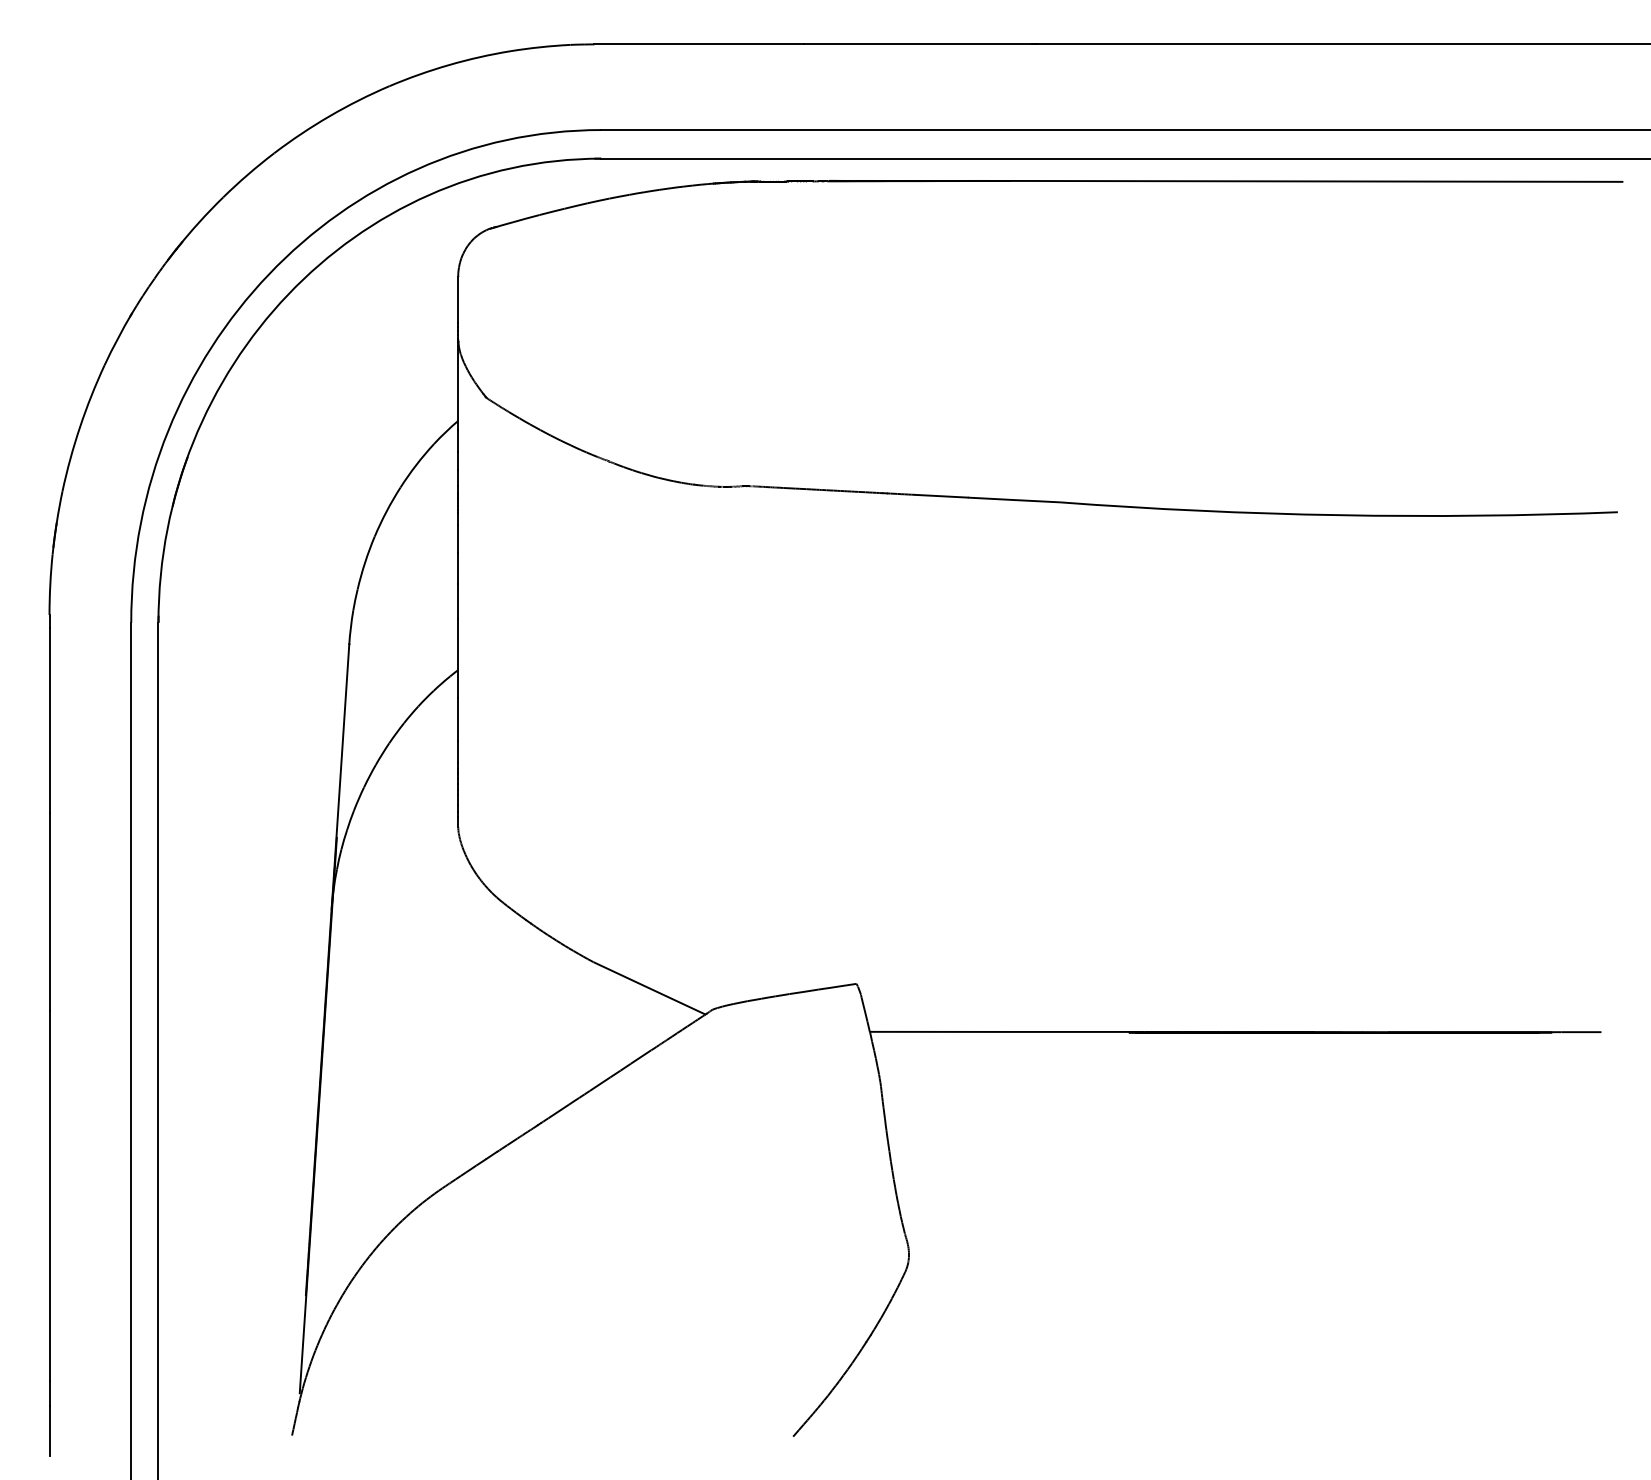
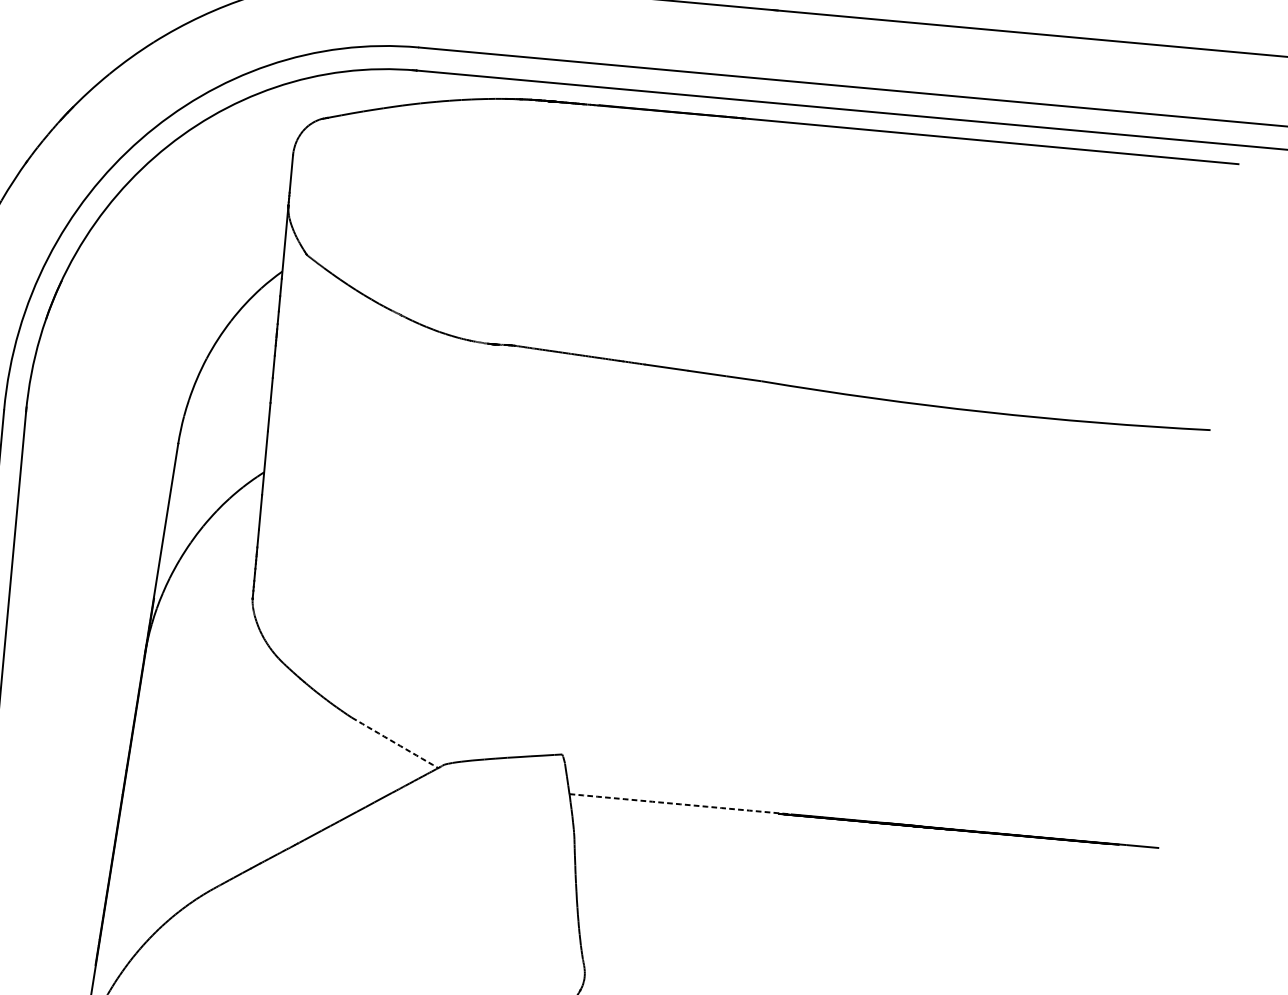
arc: (649, 988) -> (395, 743), solid -> dashed
arc: (1007, 1031) -> (680, 803), solid -> dashed

